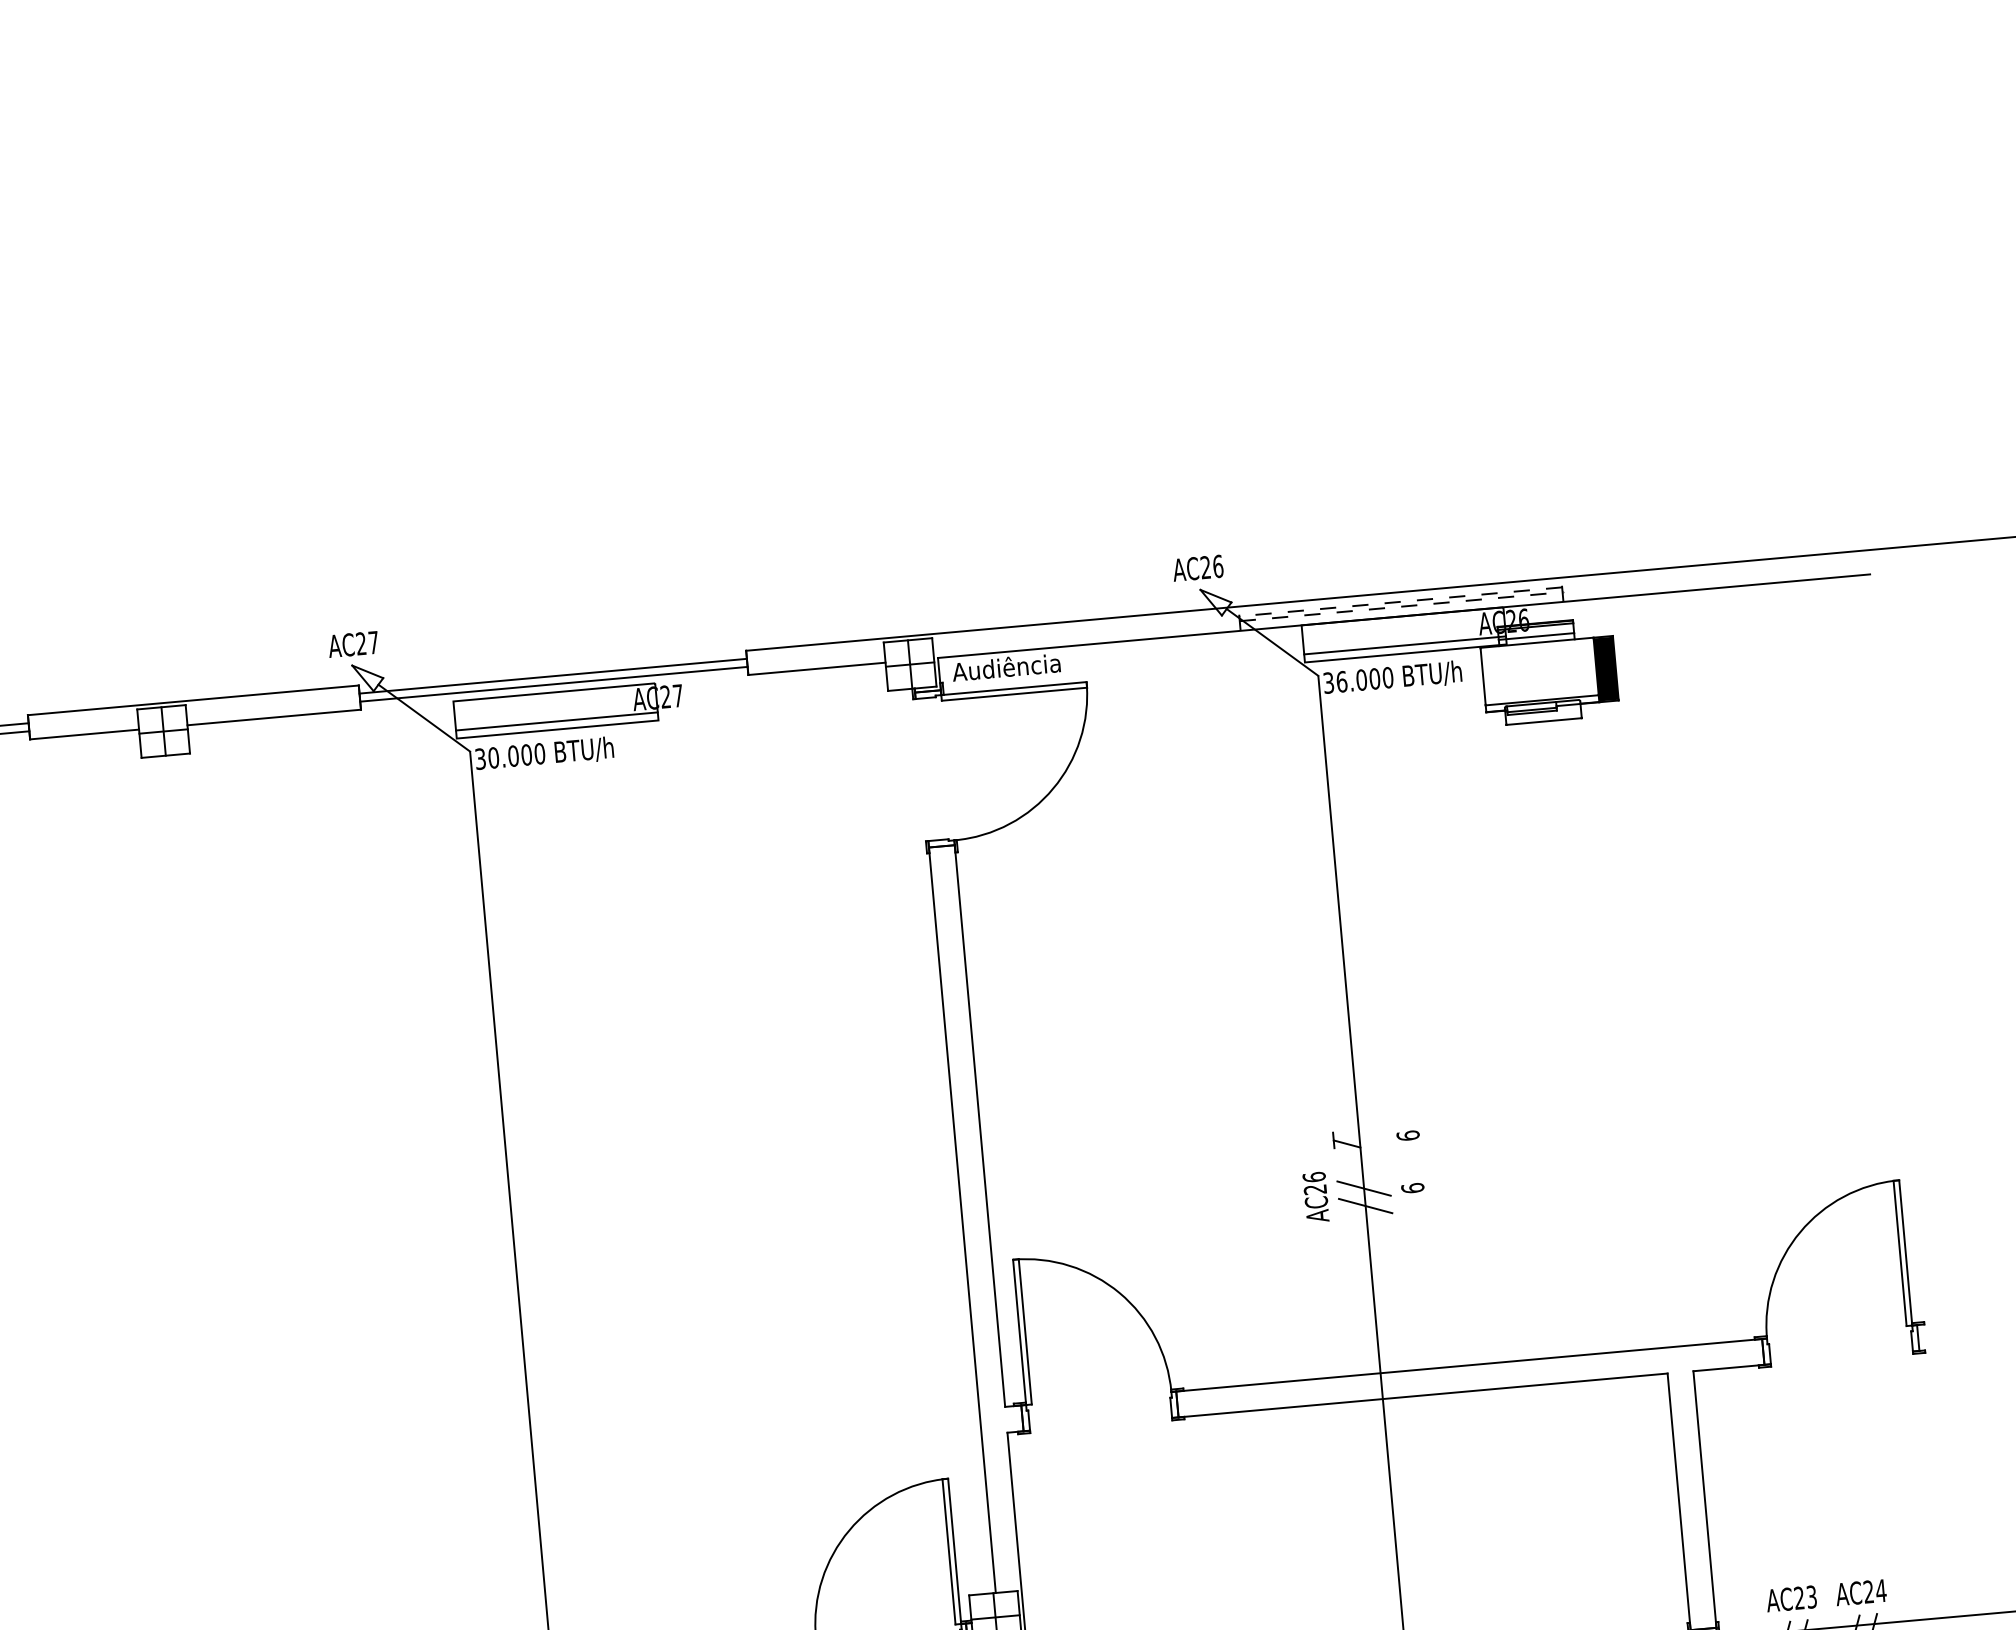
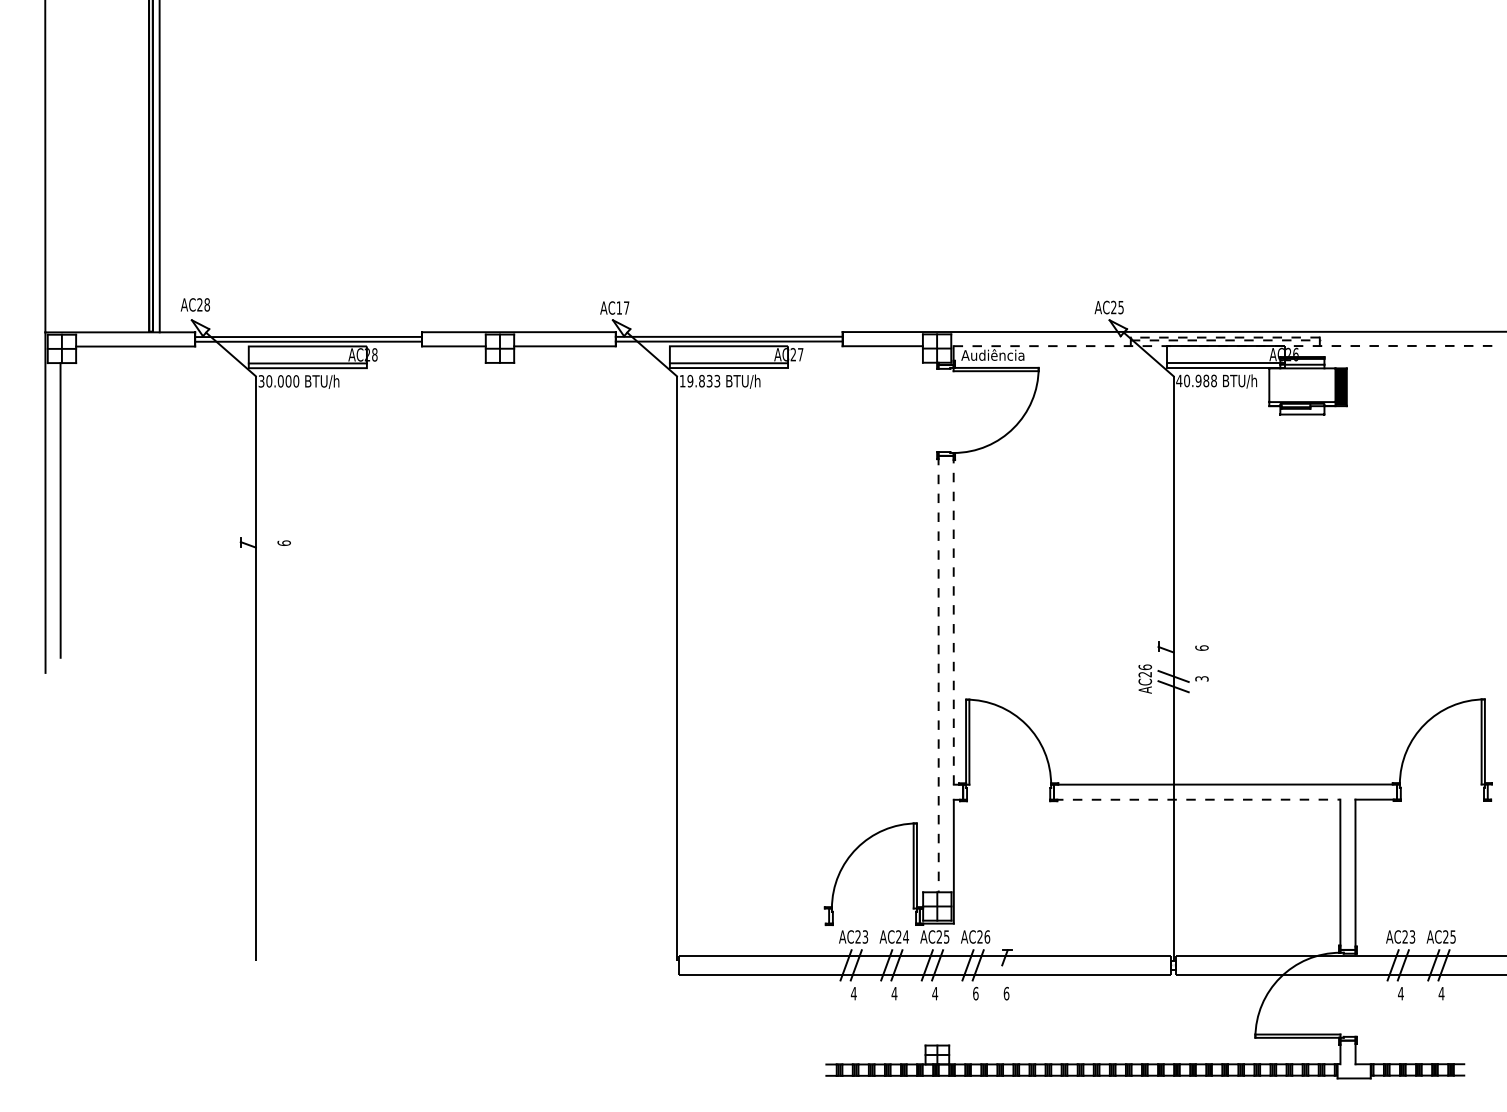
text: (1217, 566) -> (1120, 307), AC26 -> AC25
line: (1404, 616) -> (1226, 346), solid -> dashed
text: (359, 642) -> (618, 307), AC27 -> AC17
text: (1358, 679) -> (1196, 380), 36.000 -> 40.988
text: (509, 755) -> (699, 380), 30.000 -> 19.833
line: (979, 1124) -> (953, 619), solid -> dashed
text: (1412, 1187) -> (1201, 678), 6 -> 3
line: (962, 1221) -> (938, 674), solid -> dashed
line: (1423, 1395) -> (1197, 799), solid -> dashed
text: (1881, 1589) -> (1453, 936), AC24 -> AC25

